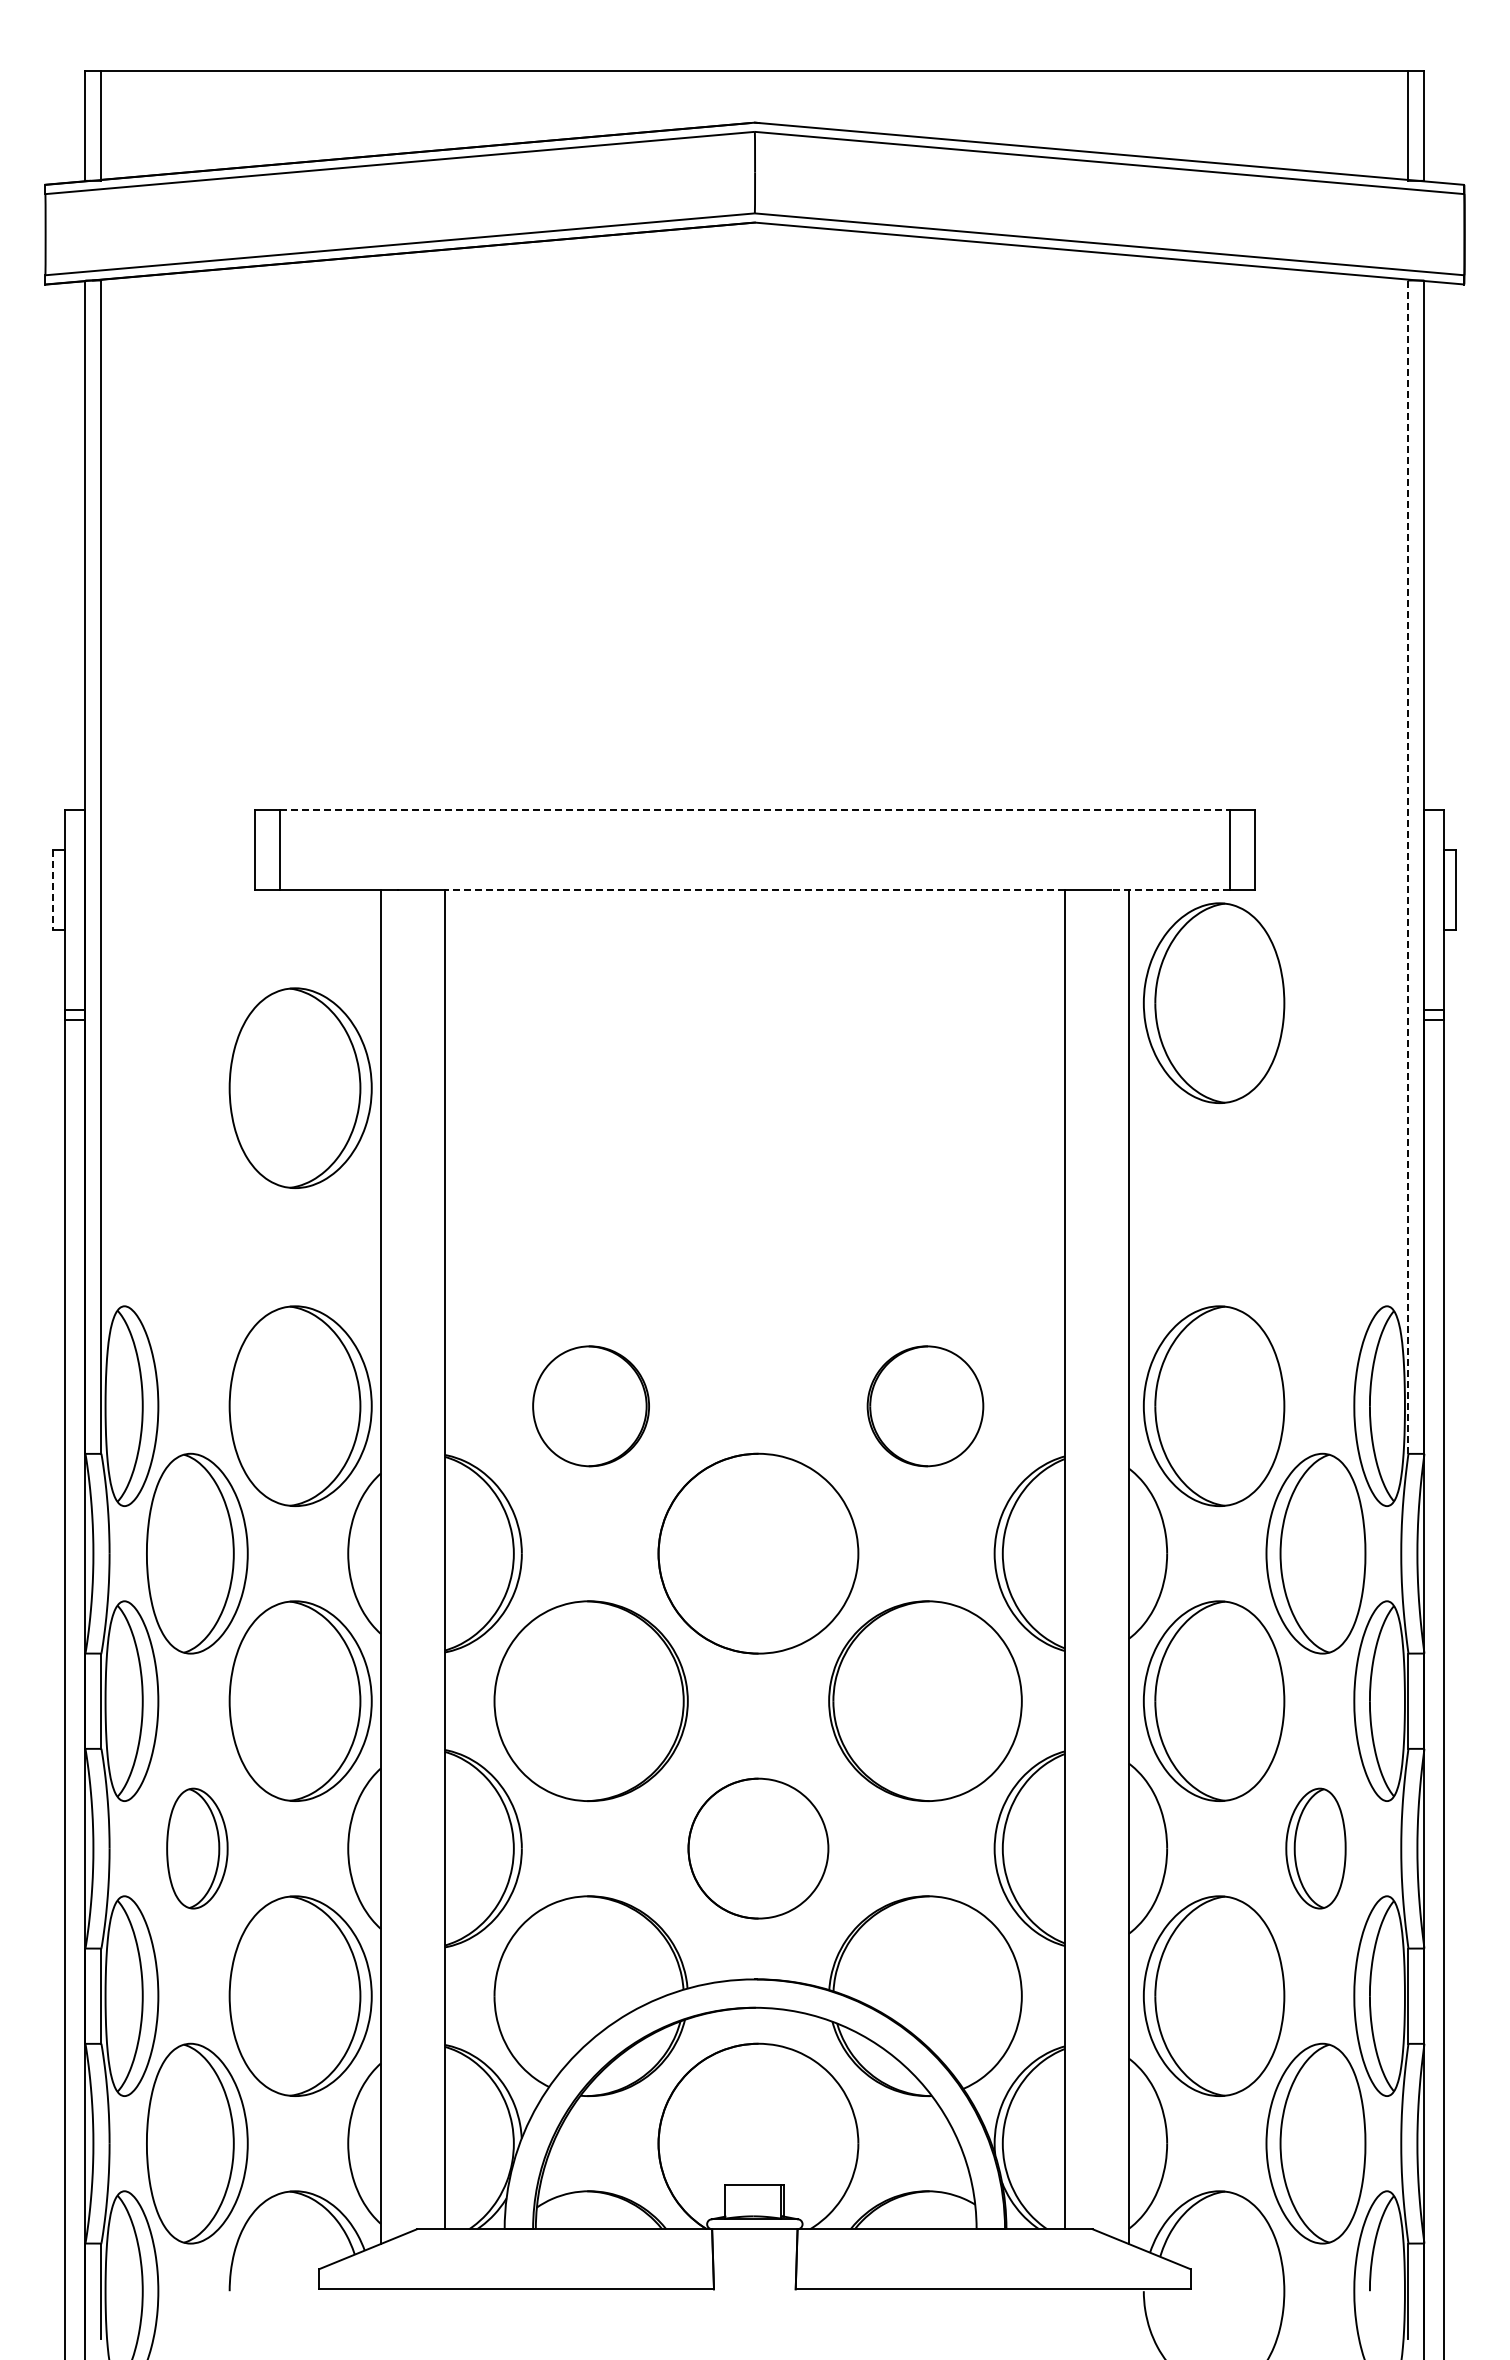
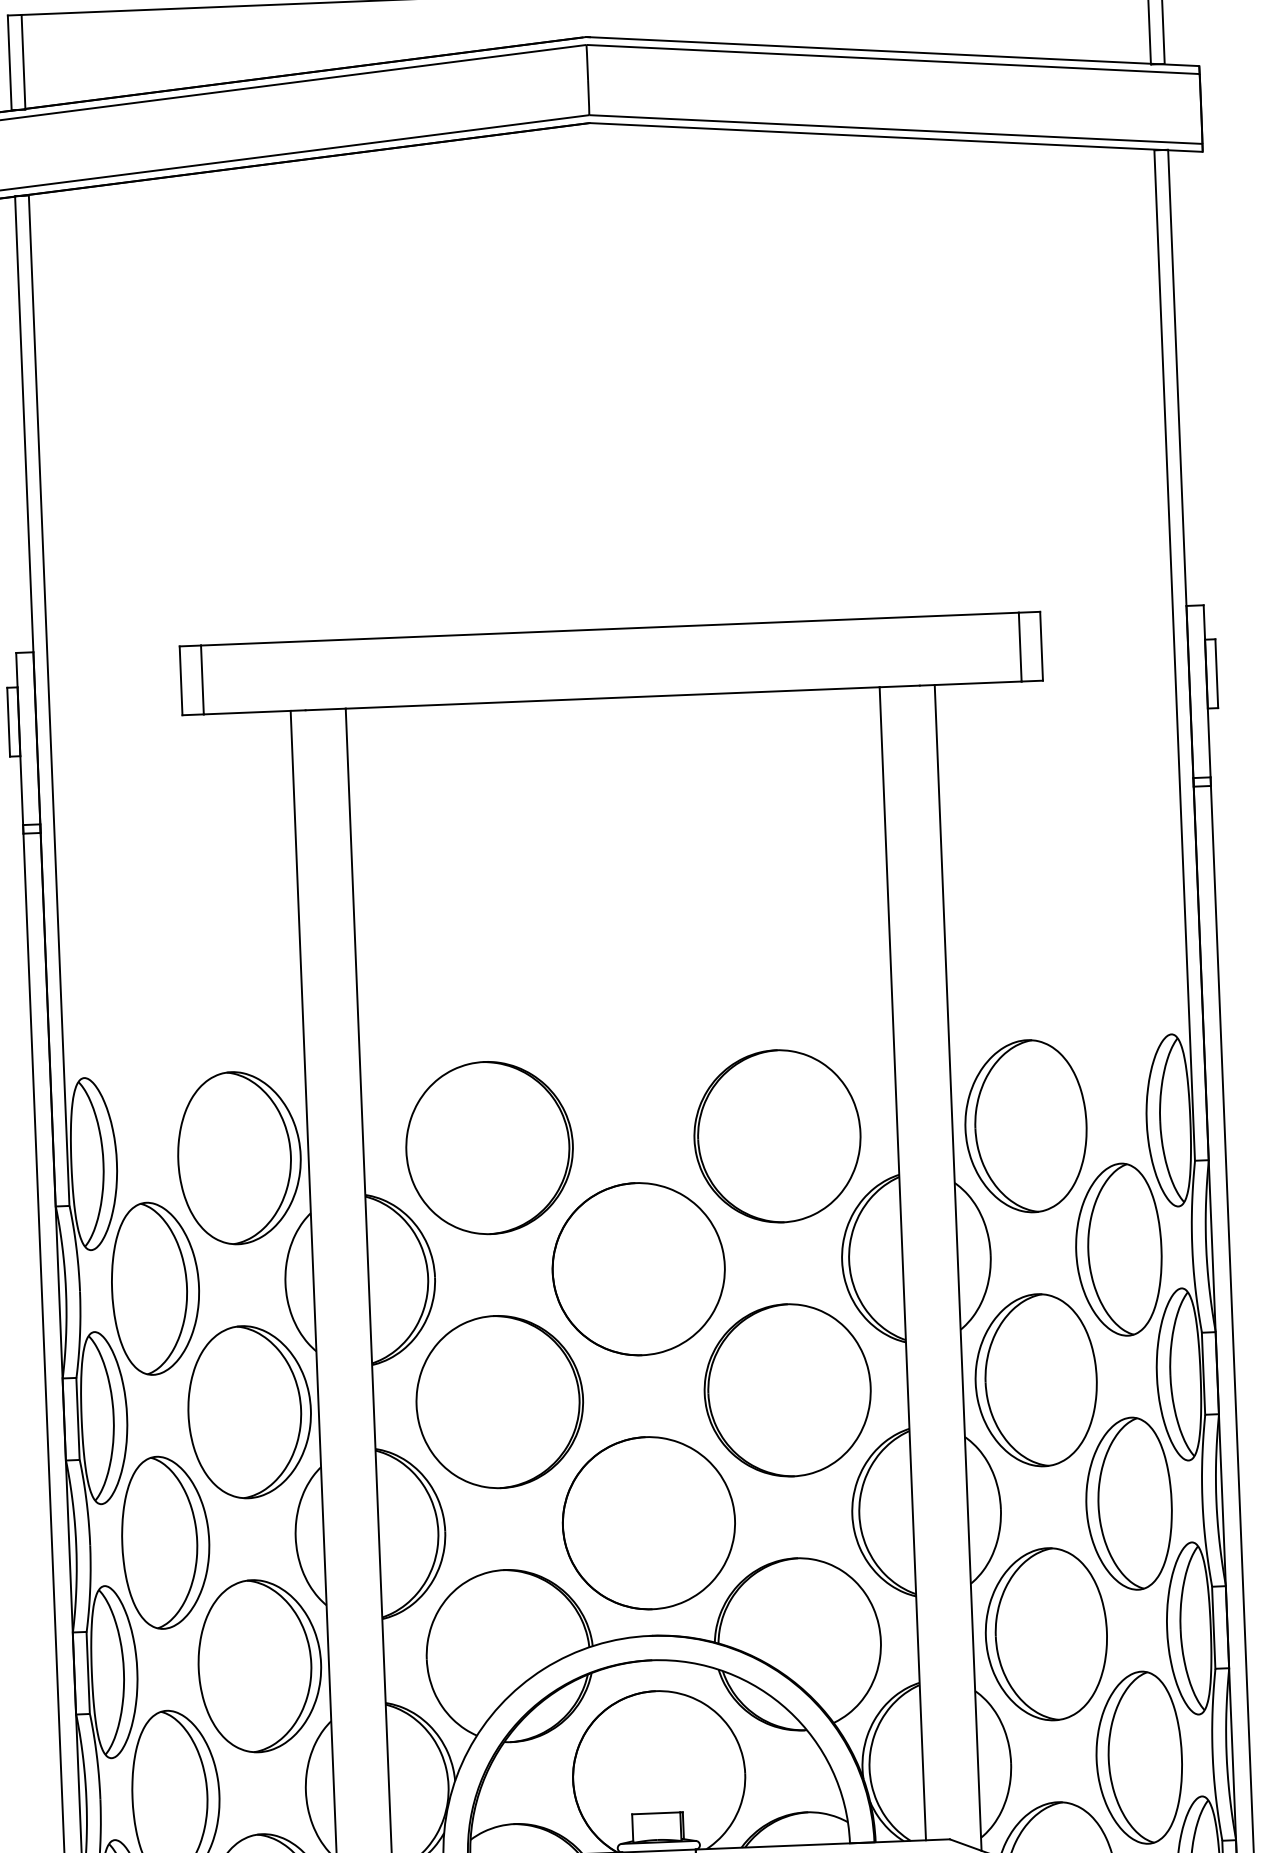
line: (754, 810) -> (609, 629), dashed -> solid
line: (1408, 867) -> (1174, 655), dashed -> solid
line: (53, 890) -> (8, 722), dashed -> solid
line: (754, 890) -> (612, 698), dashed -> solid
line: (1170, 890) -> (970, 683), dashed -> solid
part: (1213, 1002) -> (1011, 778), removed
part: (300, 1087) -> (228, 883), removed
part: (590, 1406) -> (489, 1148), size x1.67
part: (925, 1406) -> (777, 1136), size x1.67
part: (197, 1848) -> (165, 1542), size x1.67
part: (758, 1848) -> (648, 1523), size x1.43
part: (1315, 1848) -> (1128, 1503), size x1.67

